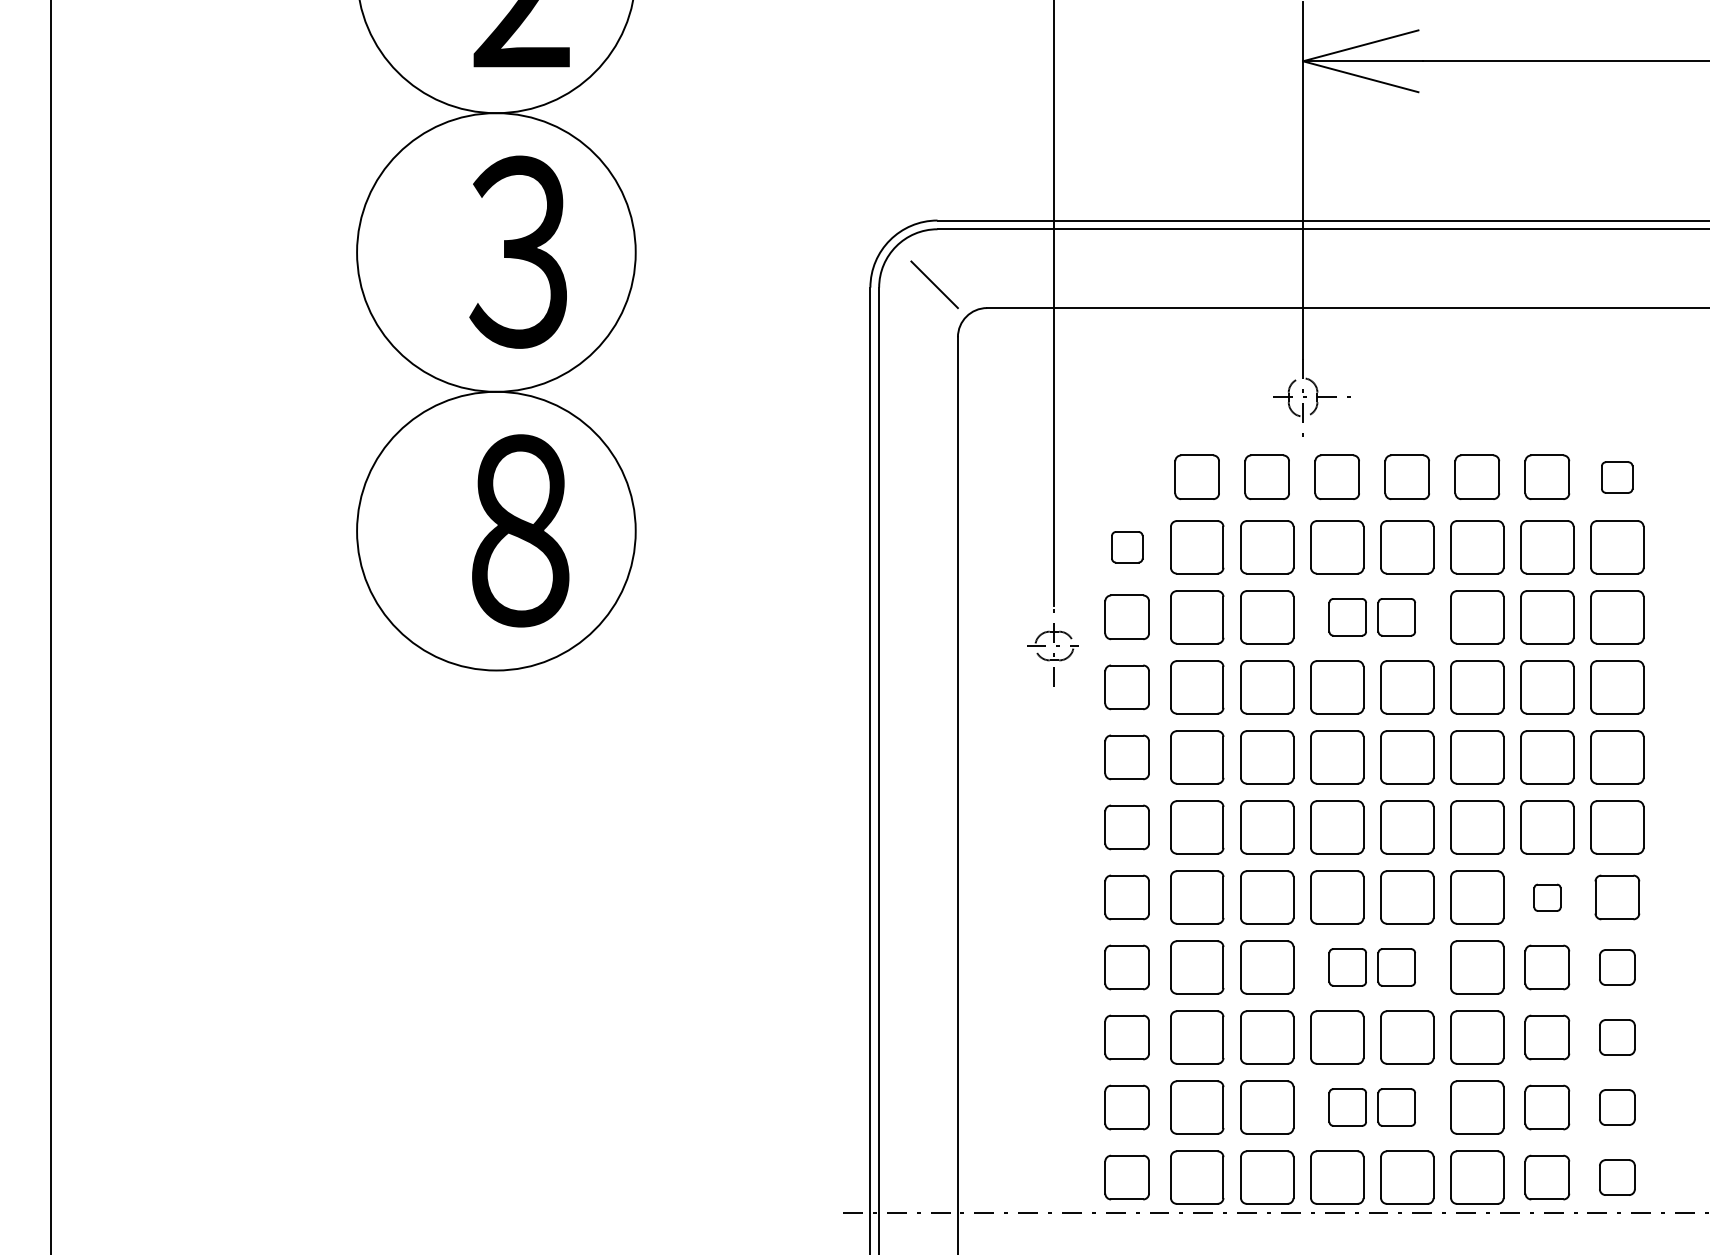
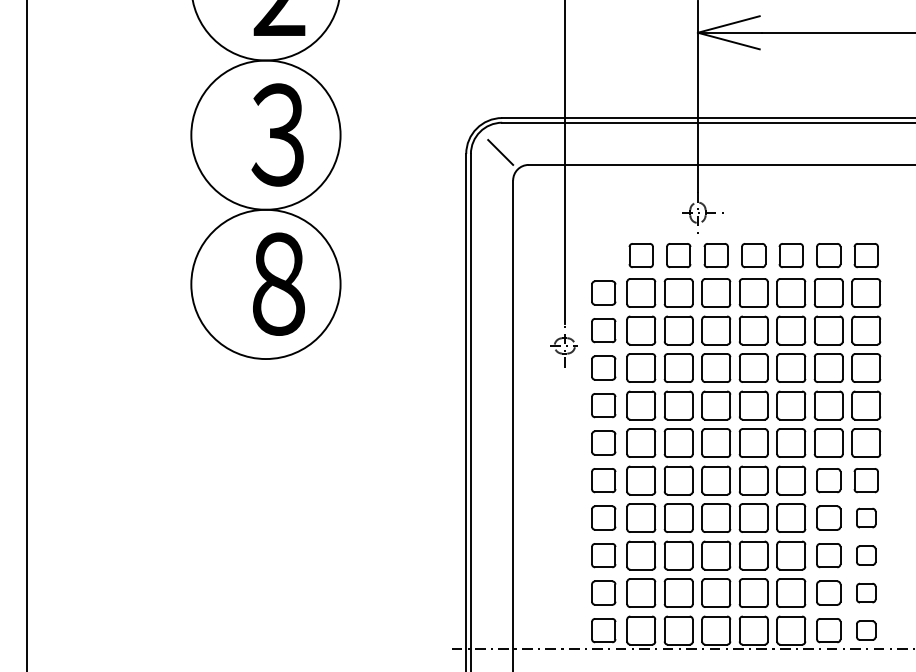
part: (1615, 477) -> (865, 255), size x1.43
part: (1126, 546) -> (603, 292), size x1.43
part: (1371, 617) -> (734, 330), size x1.43
part: (1546, 897) -> (828, 480), size x1.67
part: (1371, 966) -> (734, 517), size x1.43
part: (1371, 1106) -> (734, 592), size x1.43

